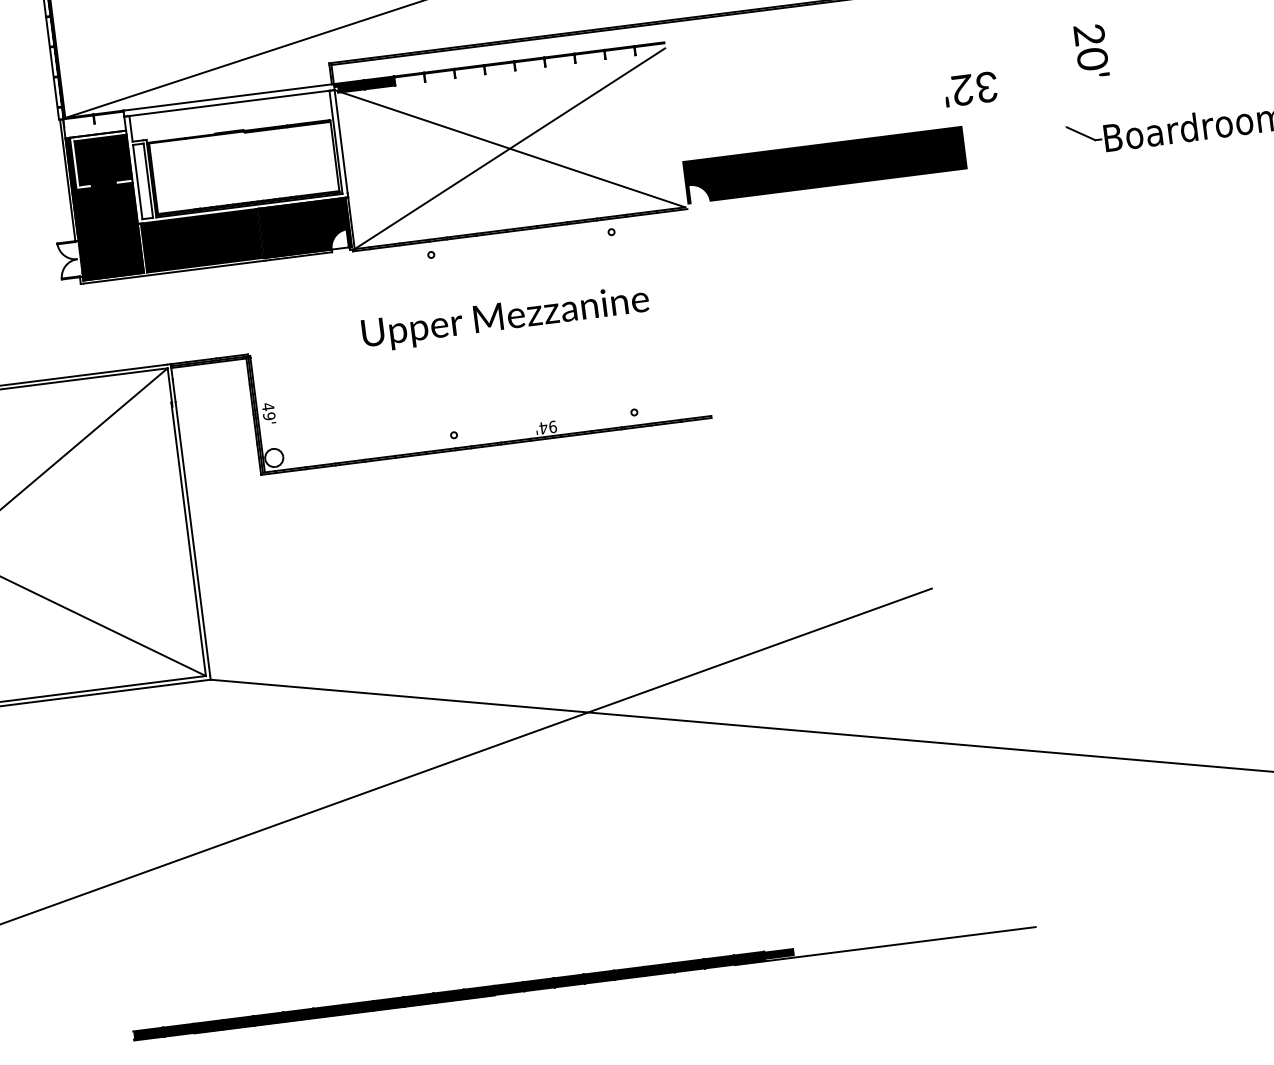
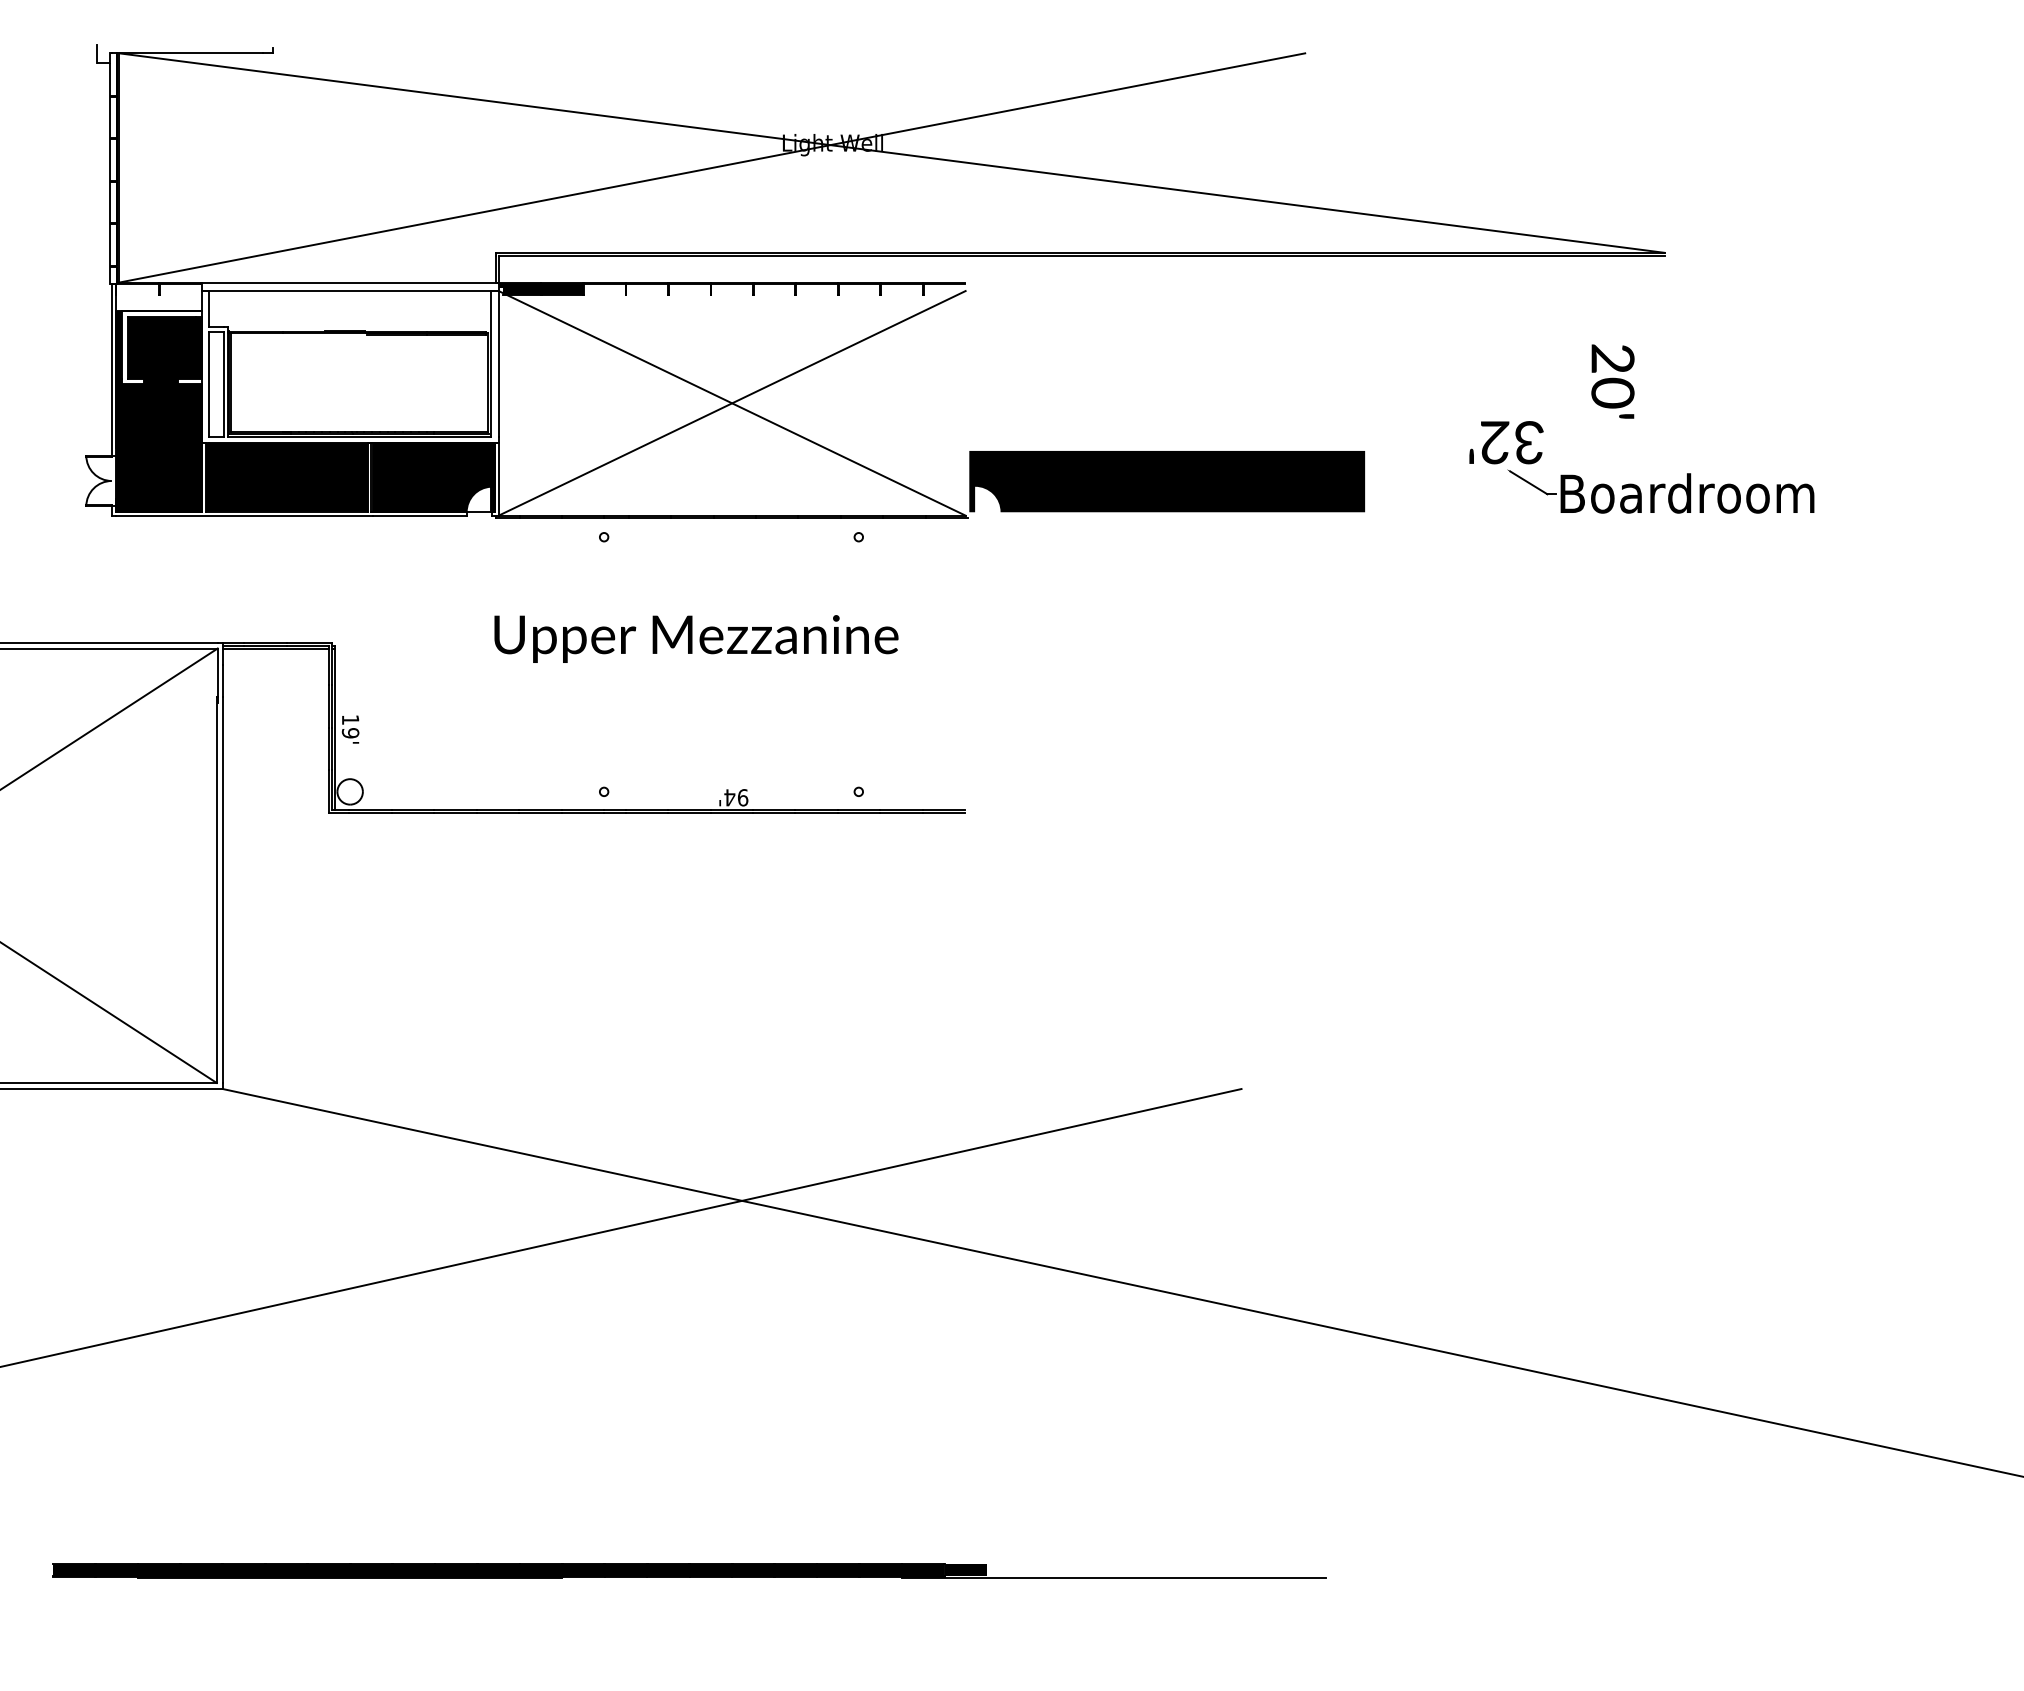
text: (1091, 50) -> (1612, 381), moved
text: (970, 89) -> (1506, 442), moved
text: (268, 406) -> (350, 719), 49' -> 19'

